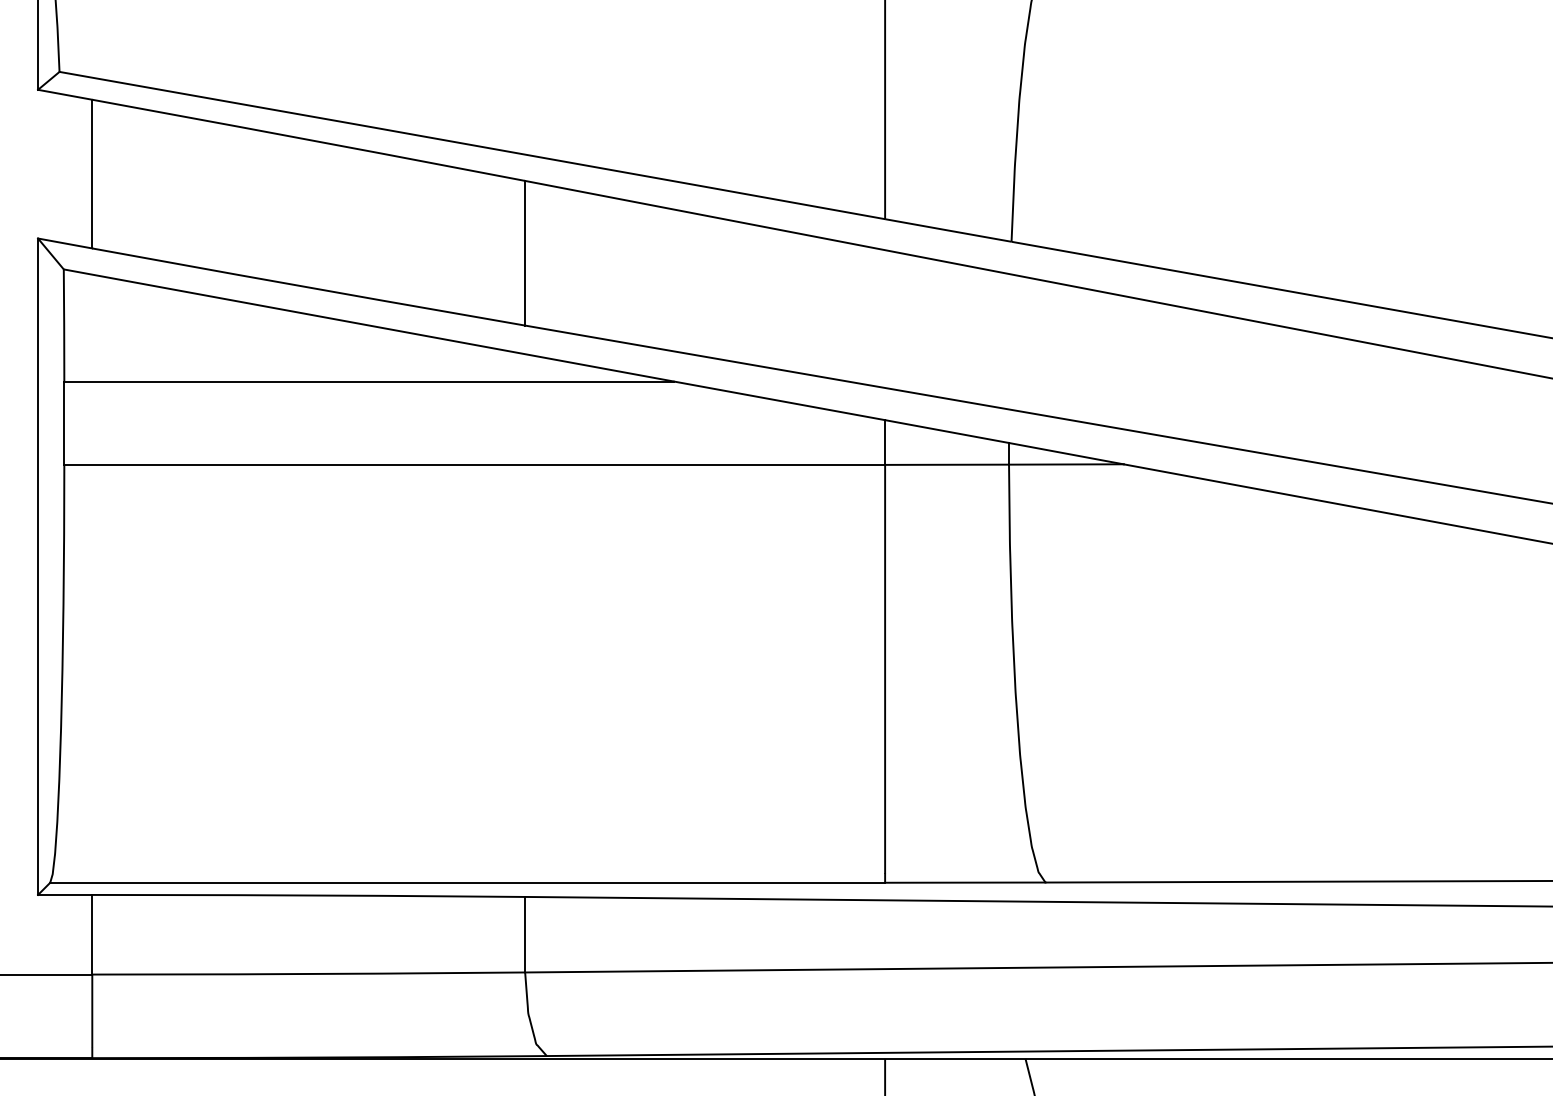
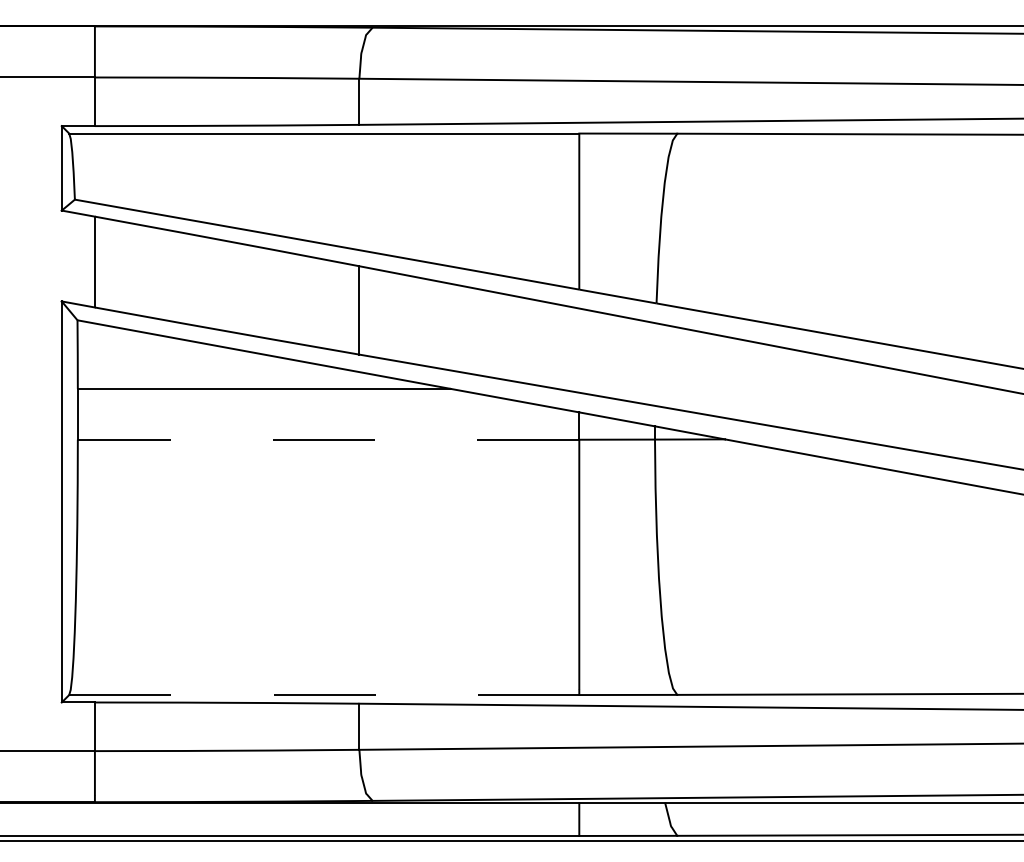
line: (474, 464) -> (328, 439), solid -> dashed
line: (468, 883) -> (324, 695), solid -> dashed

